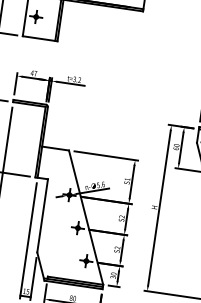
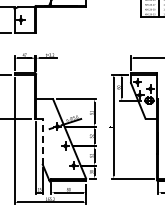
line: (42, 215) -> (42, 141), solid -> dashed

